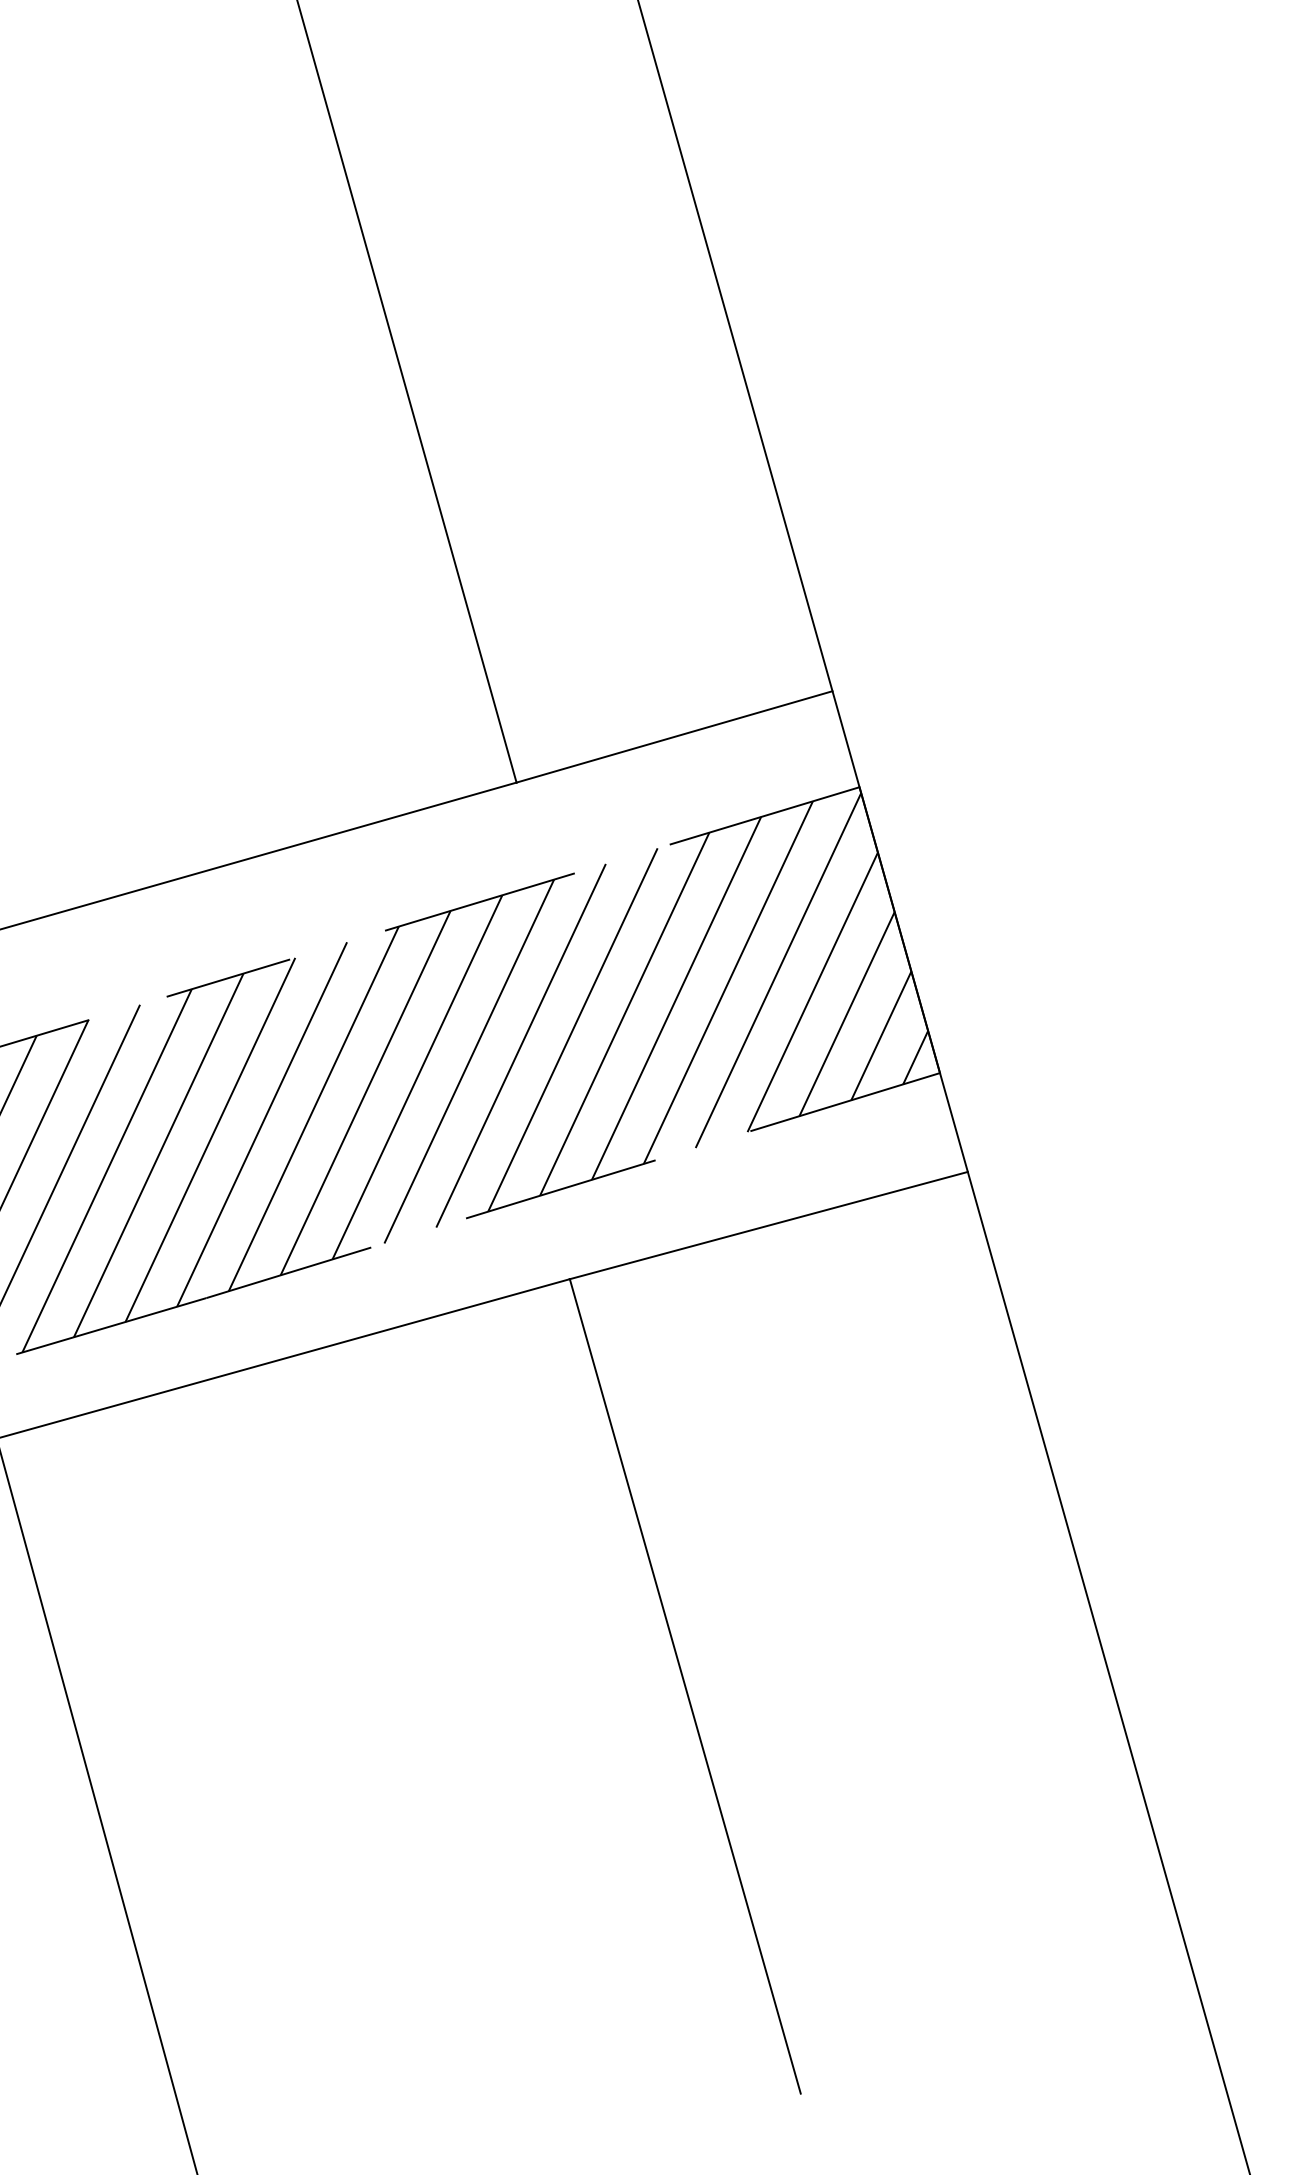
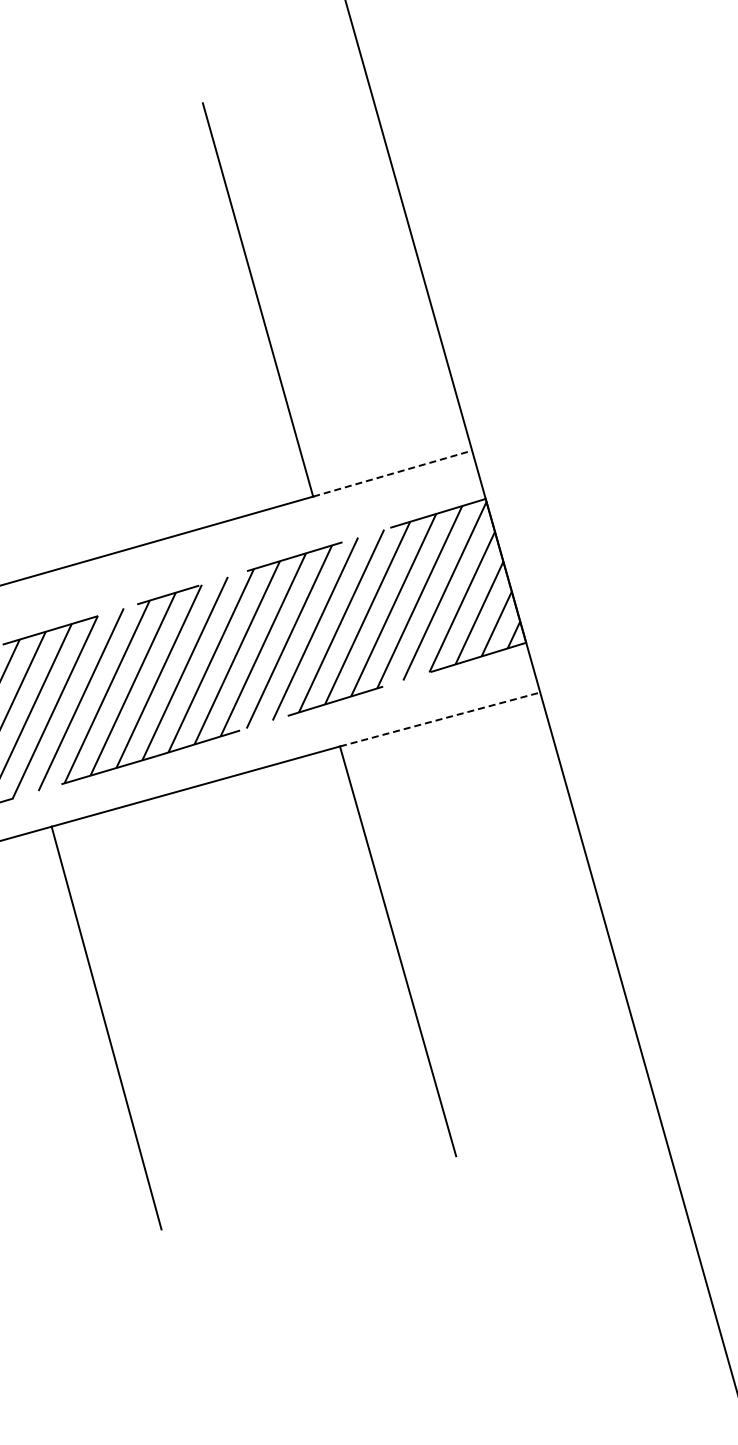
line: (674, 736) -> (392, 473), solid -> dashed
line: (769, 1225) -> (440, 719), solid -> dashed

